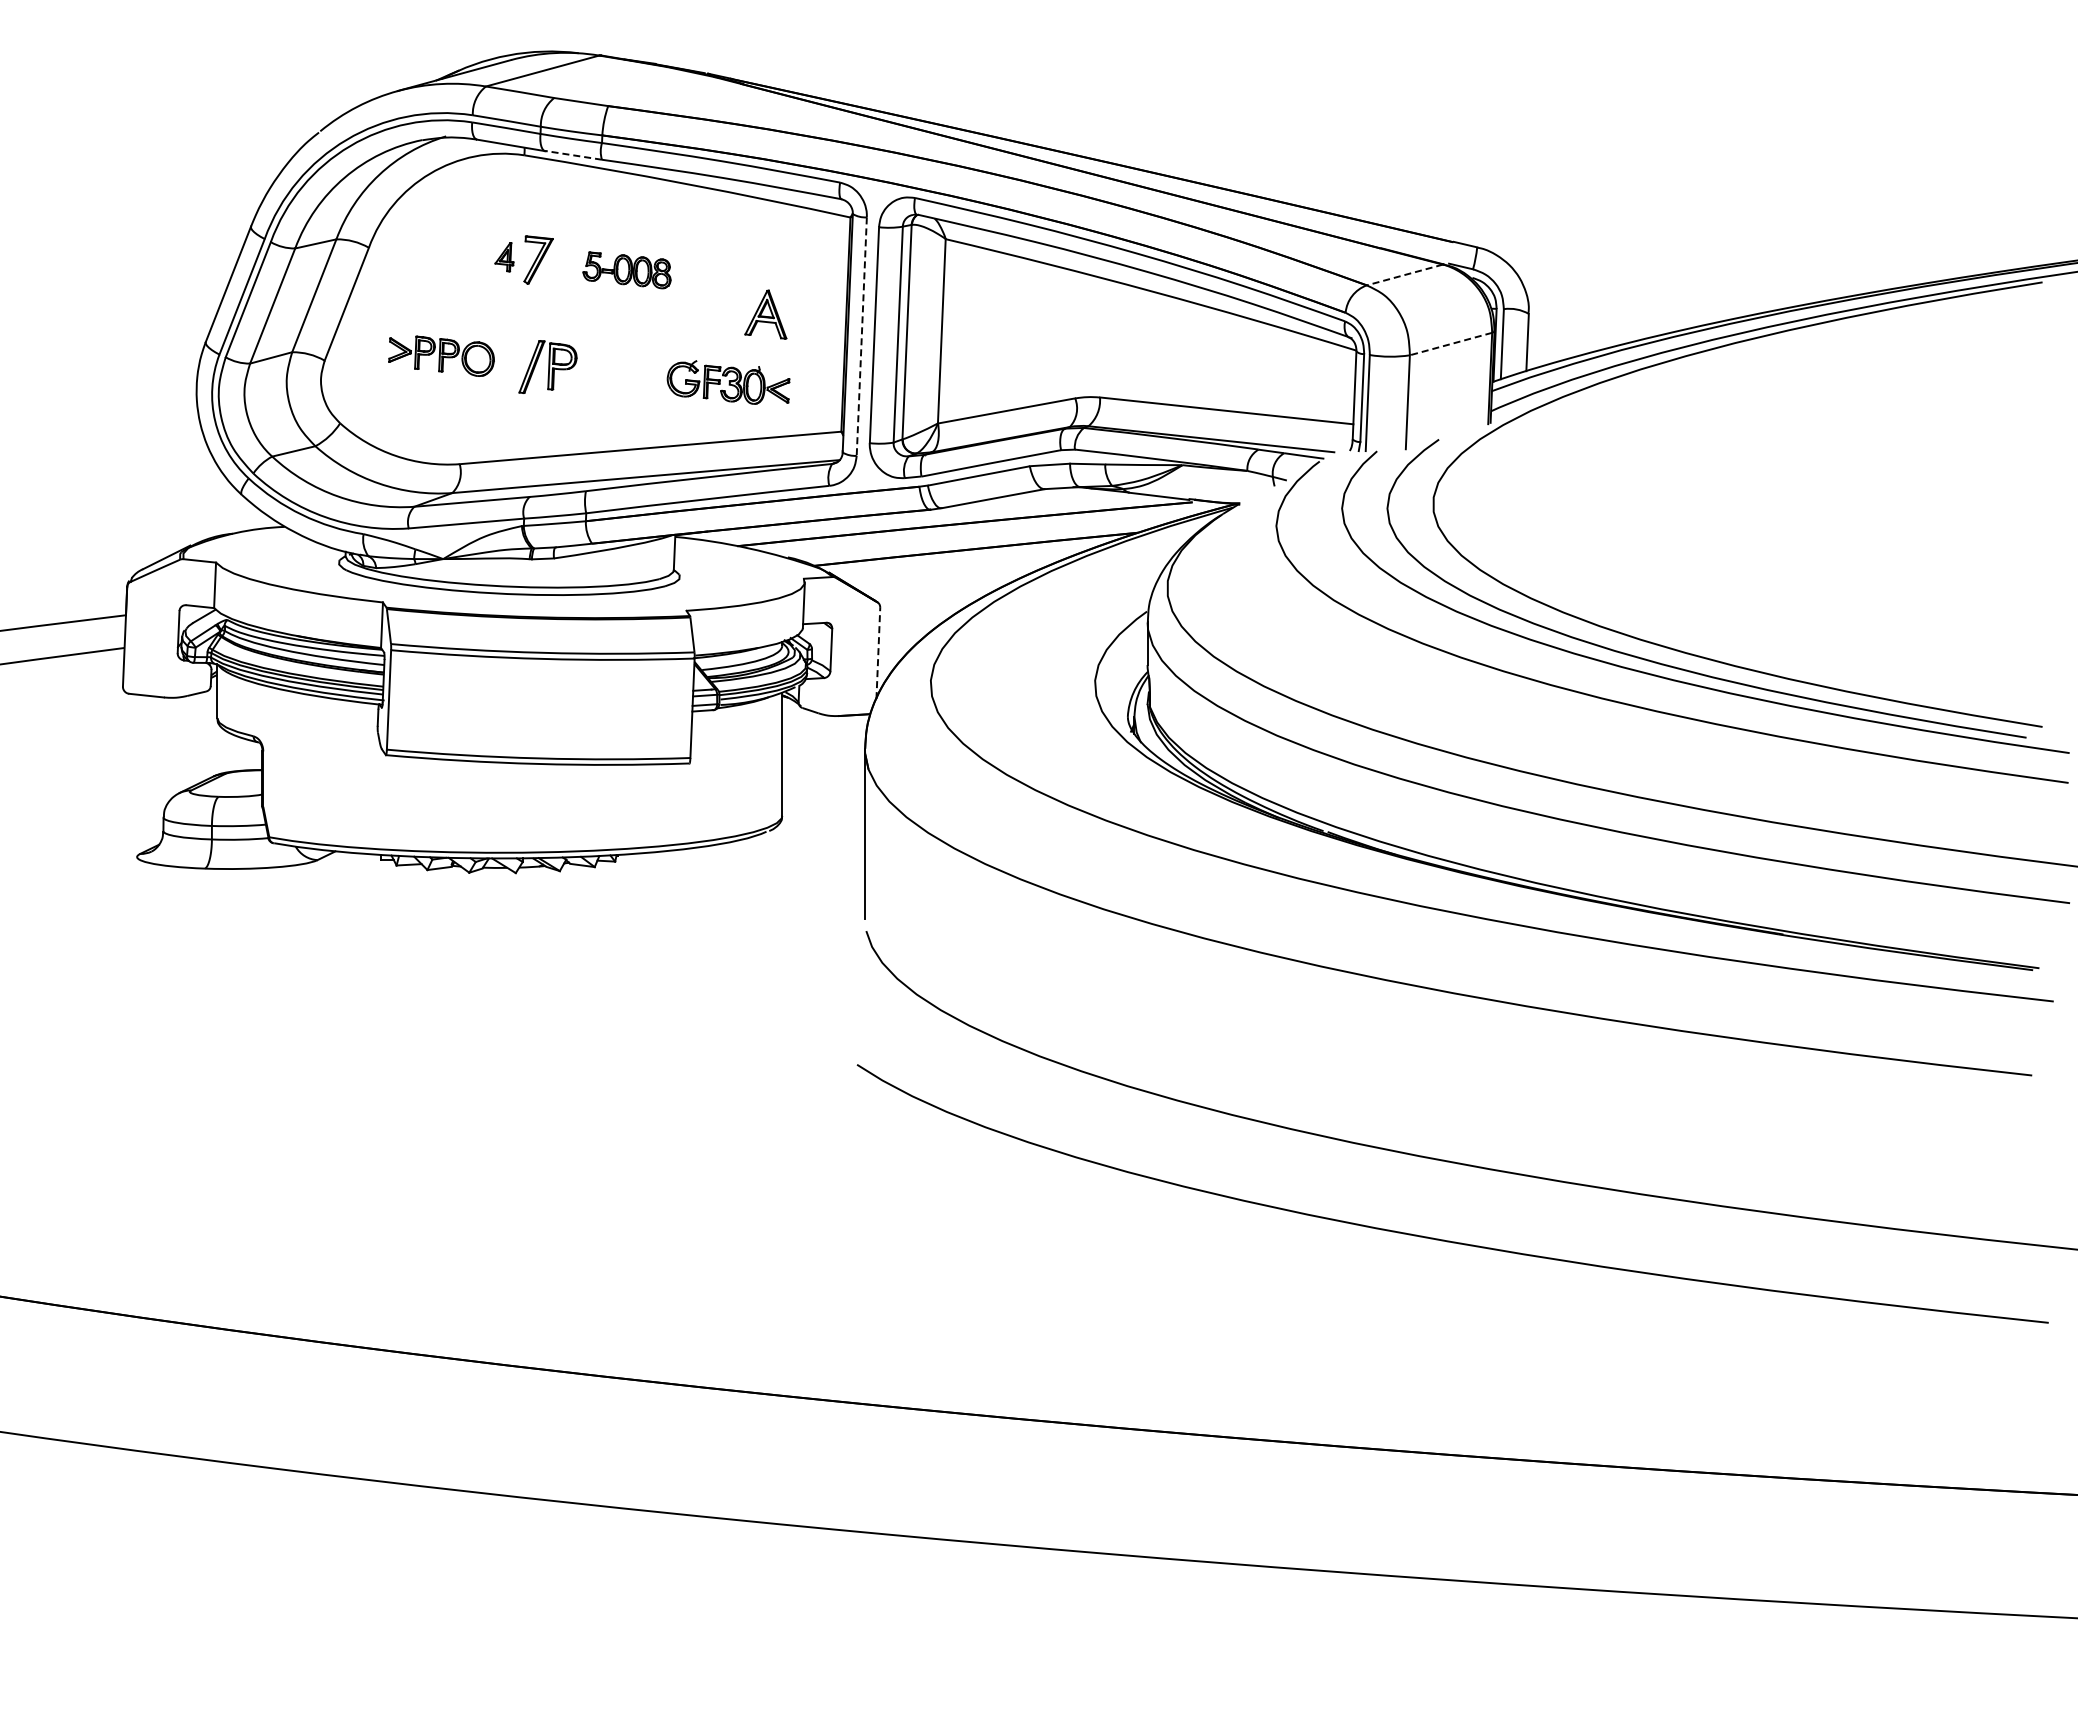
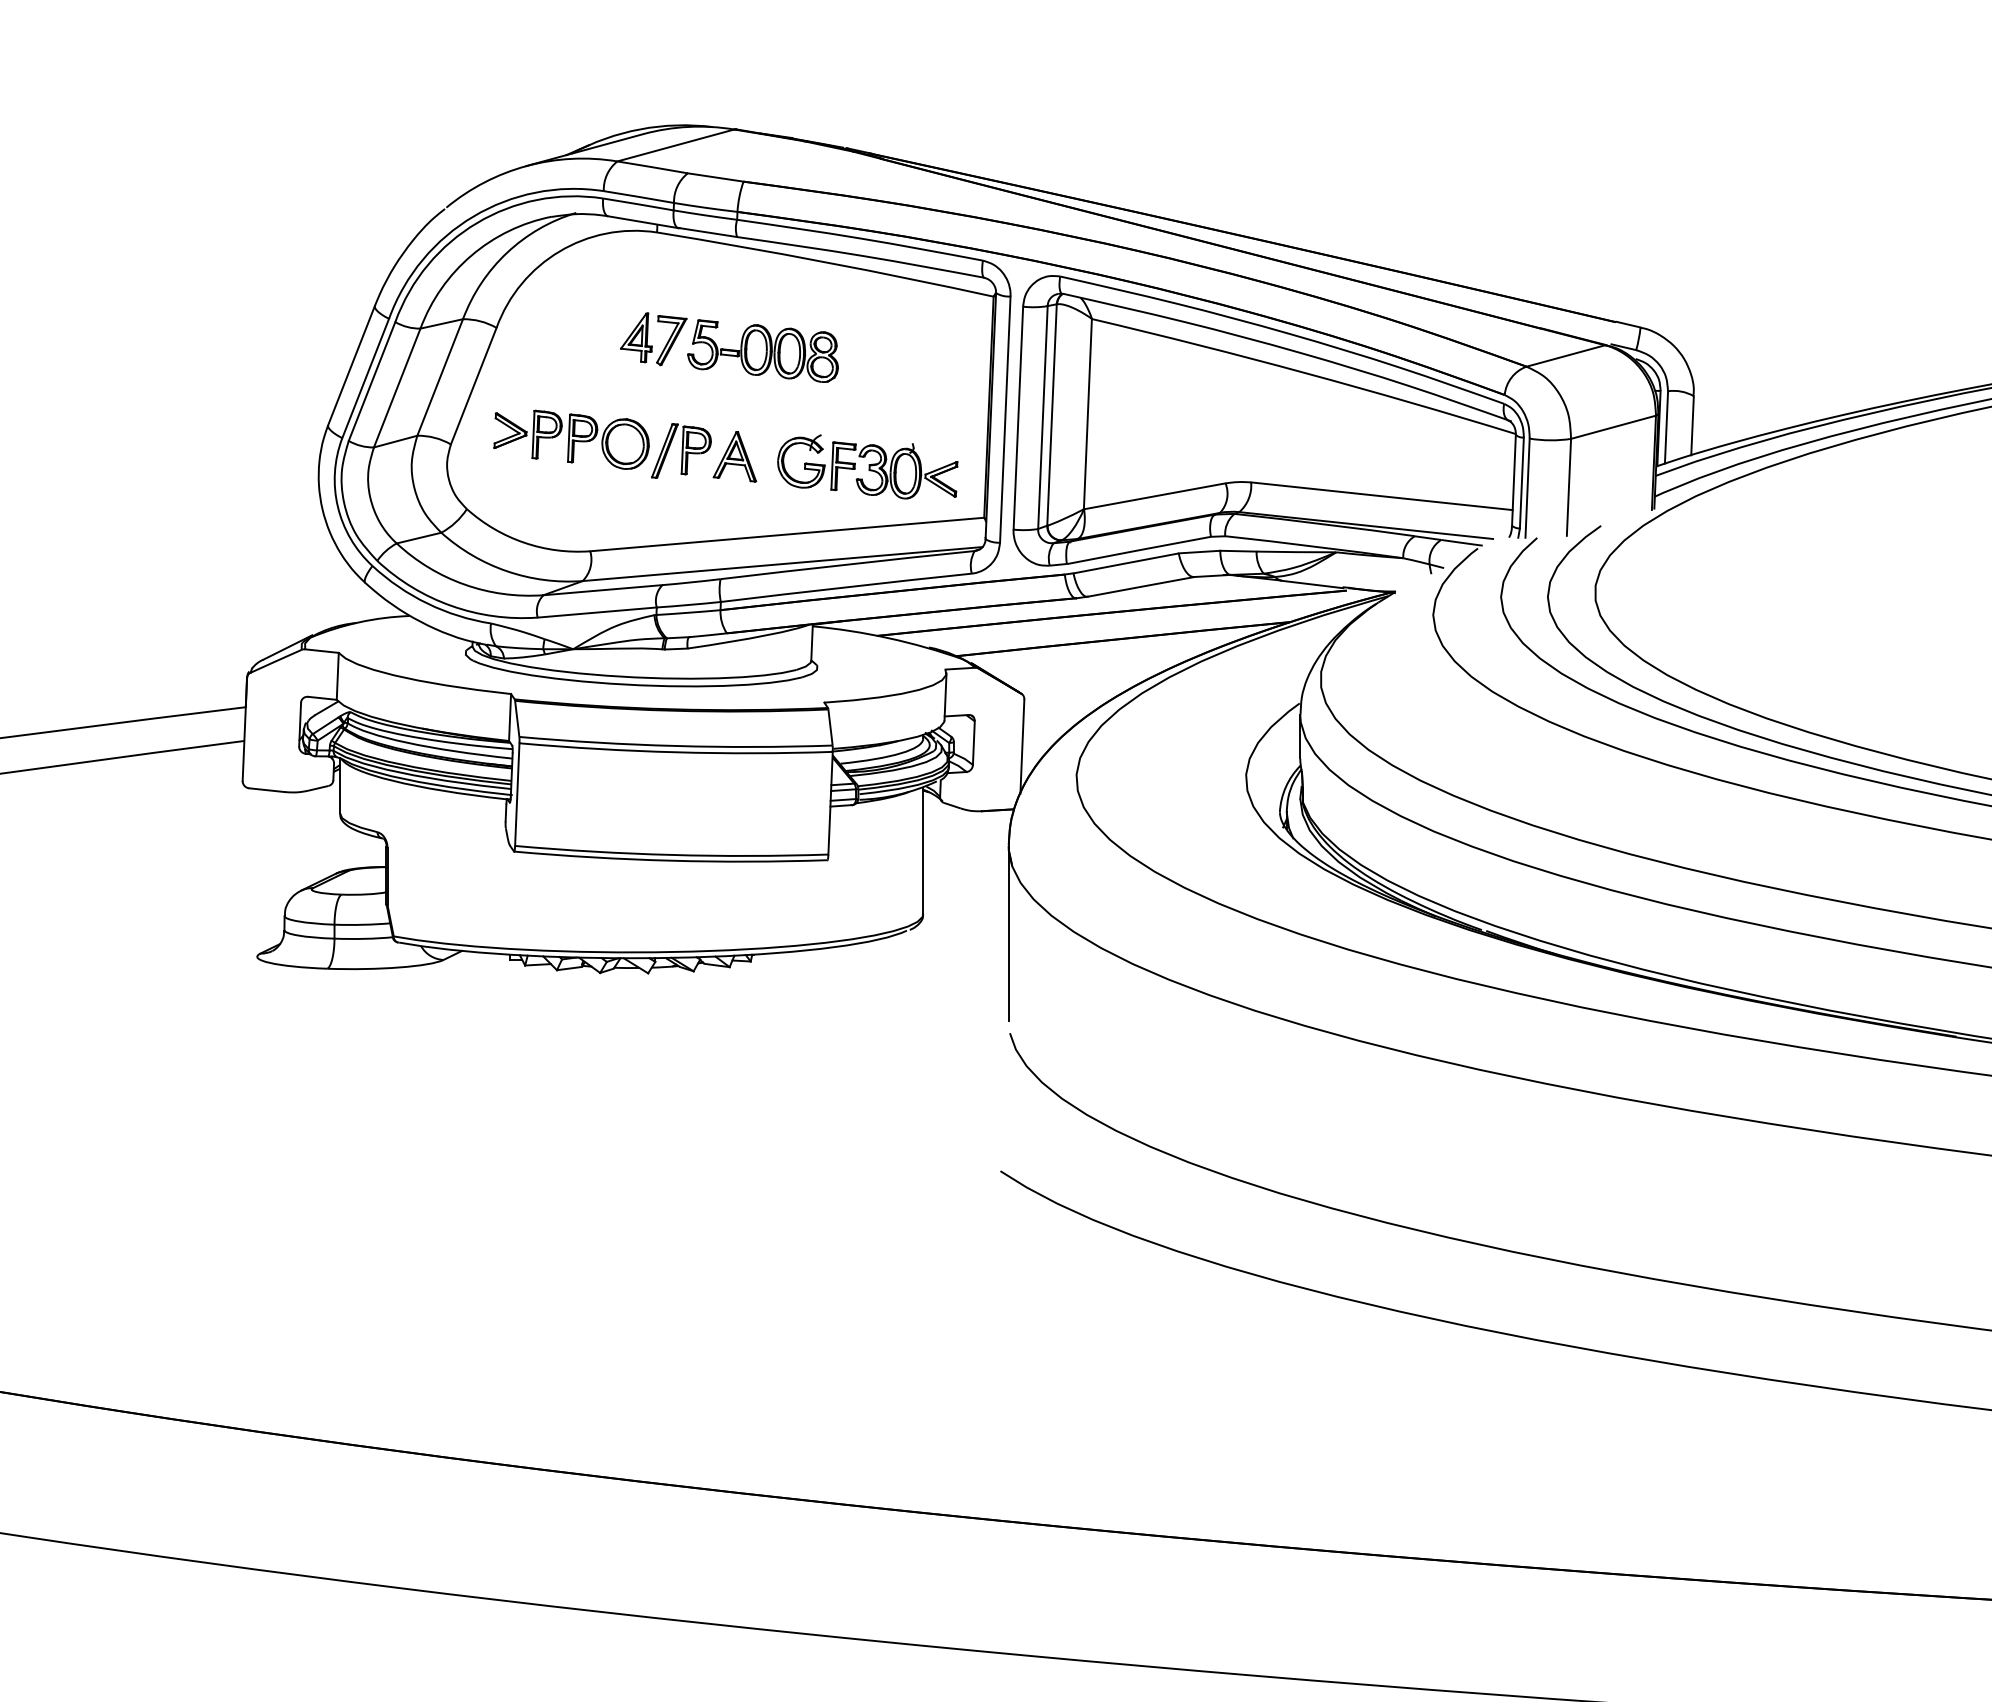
line: (573, 155) -> (707, 232), dashed -> solid
part: (504, 256) -> (636, 336), size x1.67
part: (626, 270) -> (762, 351), size x1.67
line: (1404, 274) -> (1565, 355), dashed -> solid
part: (765, 314) -> (734, 456), moved
line: (861, 337) -> (1005, 420), dashed -> solid
line: (1451, 344) -> (1613, 427), dashed -> solid
part: (441, 356) -> (571, 440), size x1.43
part: (728, 382) -> (867, 466), size x1.43
line: (878, 653) -> (1022, 746), dashed -> solid

